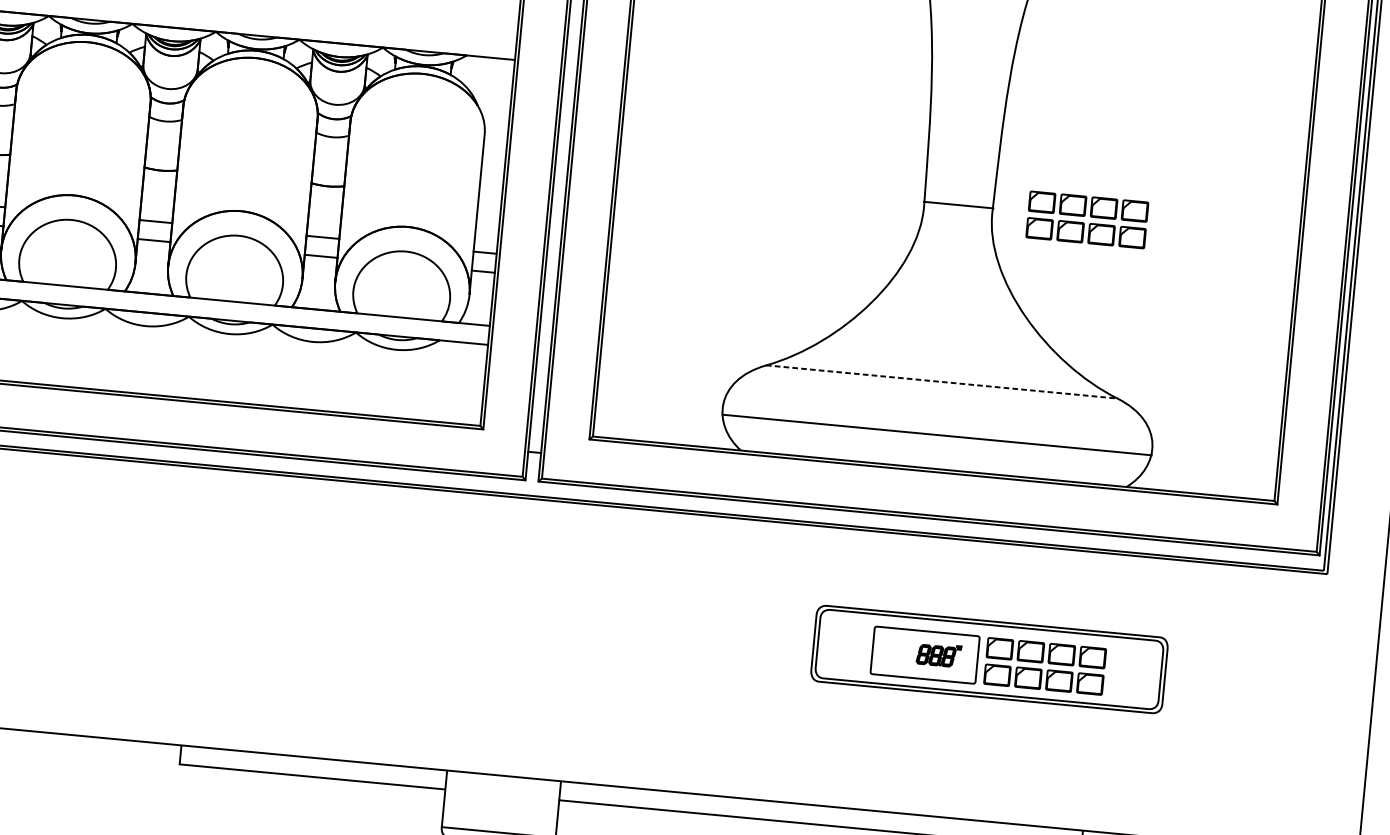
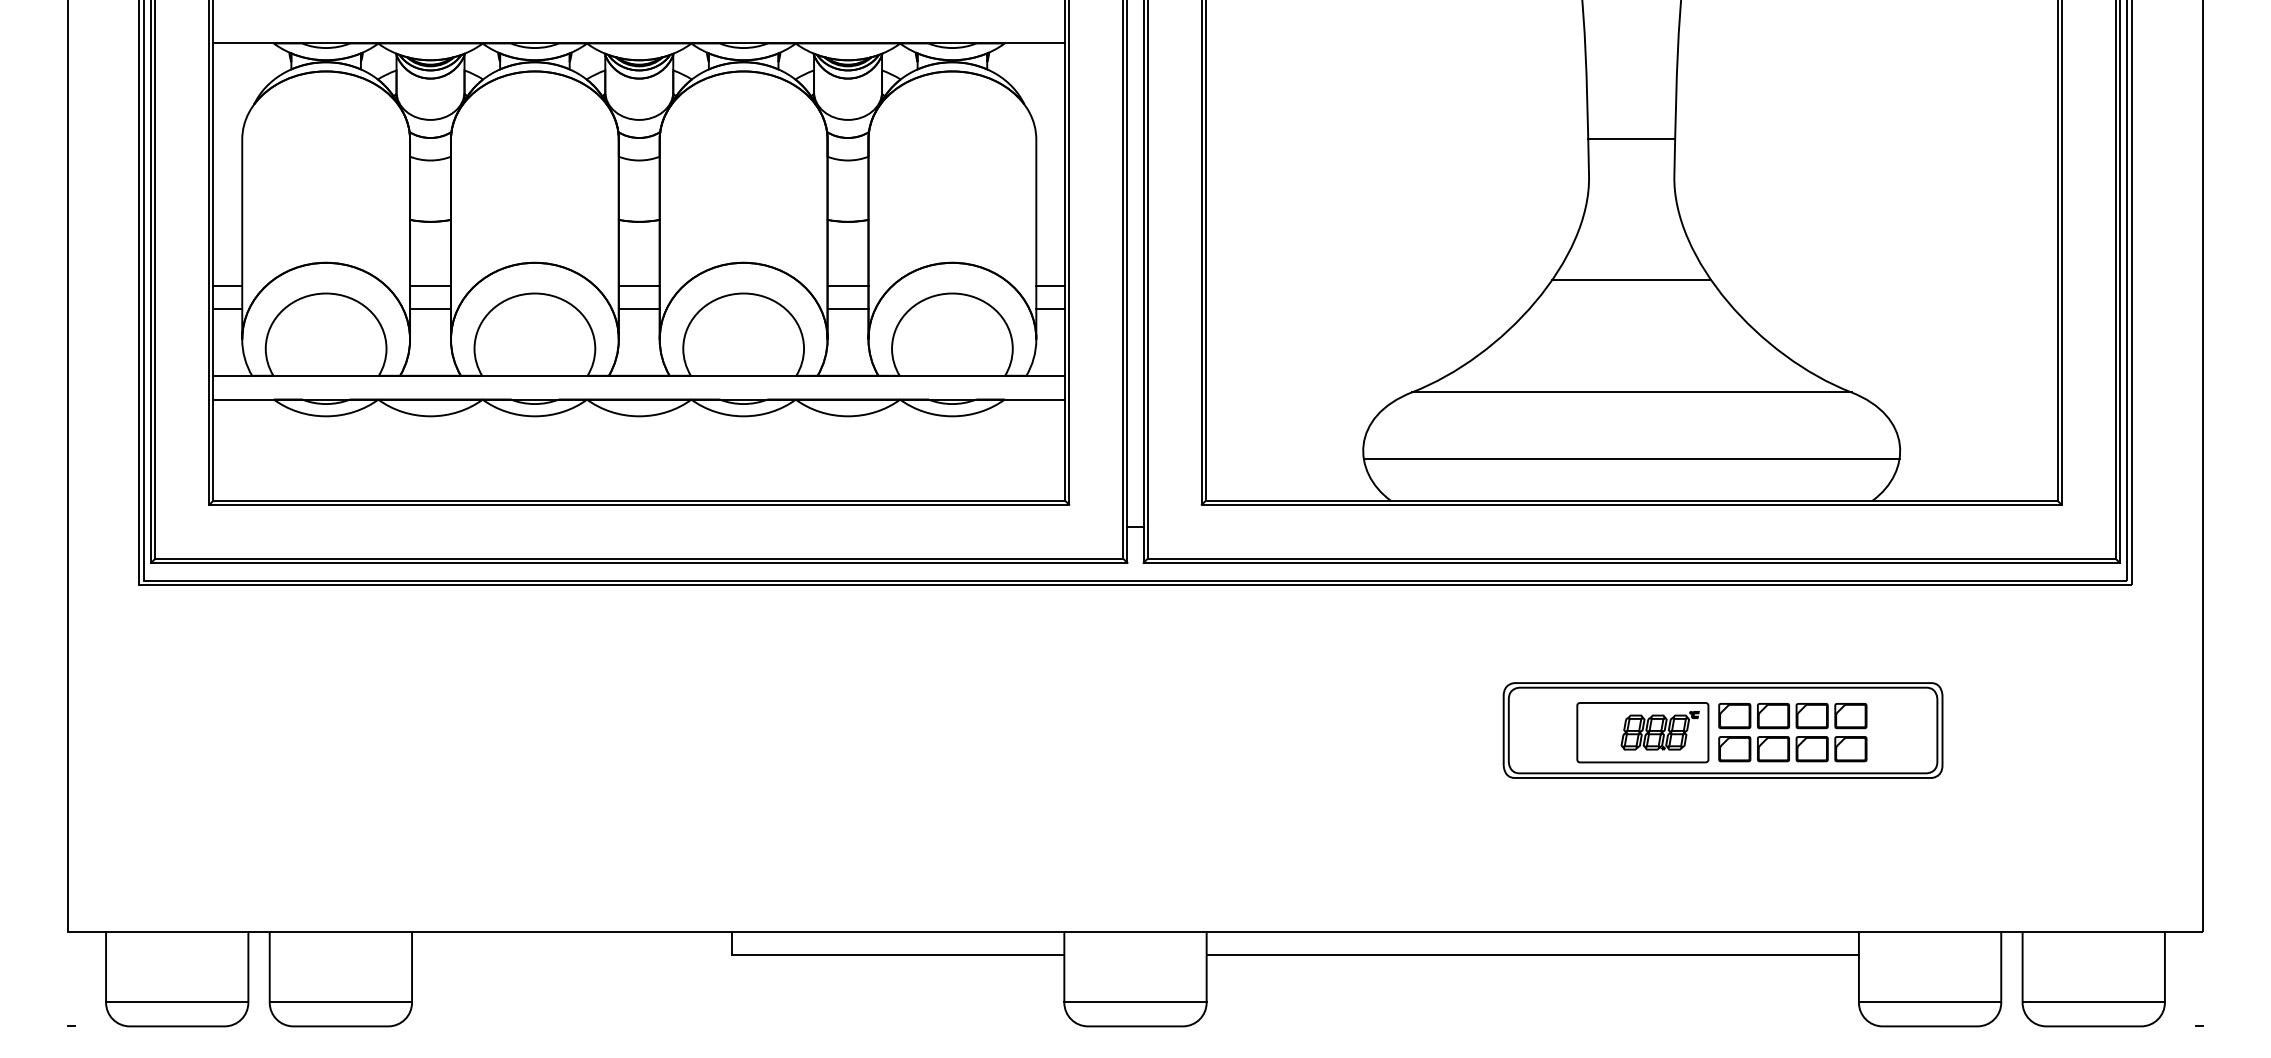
line: (958, 205) -> (1631, 139), moved
part: (1087, 219) -> (1792, 174), removed
line: (950, 291) -> (1631, 279), added
line: (941, 382) -> (1631, 392), dashed -> solid
part: (938, 654) -> (1659, 730), size x1.43

